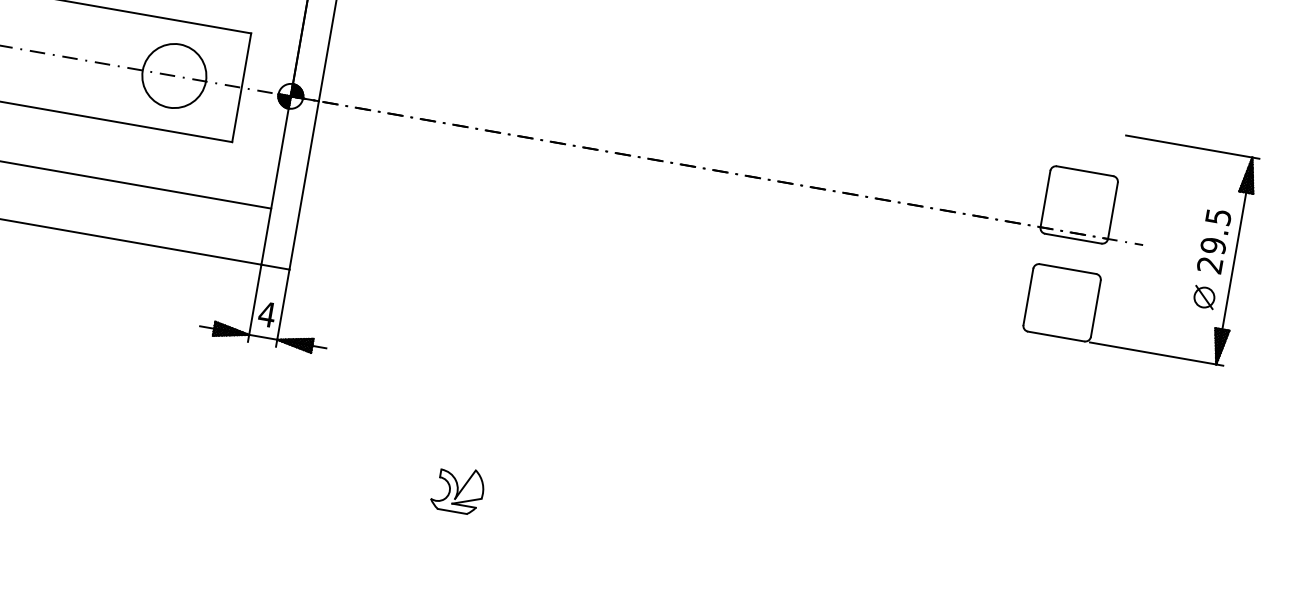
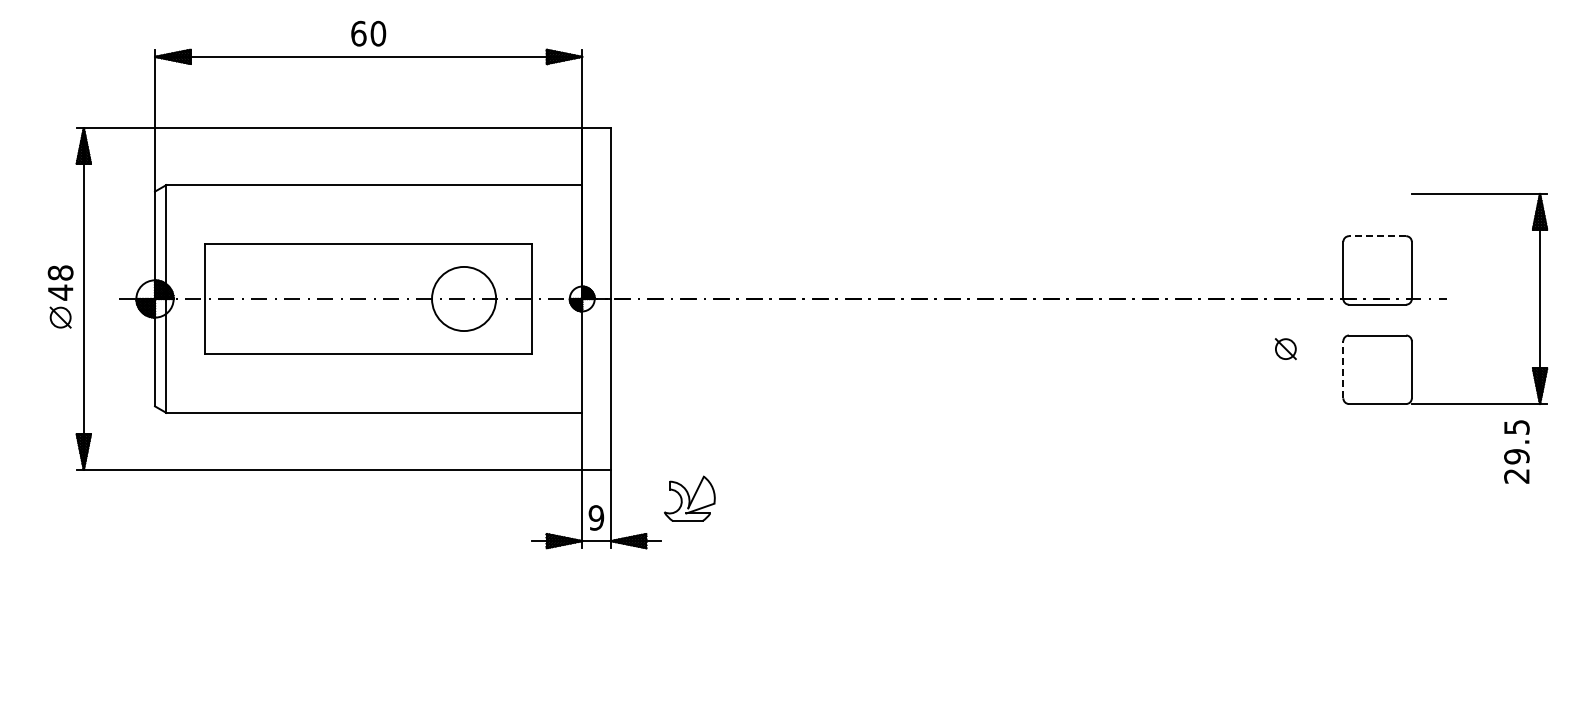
line: (1084, 171) -> (1377, 236), solid -> dashed
text: (1213, 240) -> (1516, 451), moved
line: (1028, 296) -> (1343, 369), solid -> dashed
part: (1204, 297) -> (1285, 349), moved
text: (267, 314) -> (596, 517), 4 -> 9
part: (457, 489) -> (689, 498), moved

